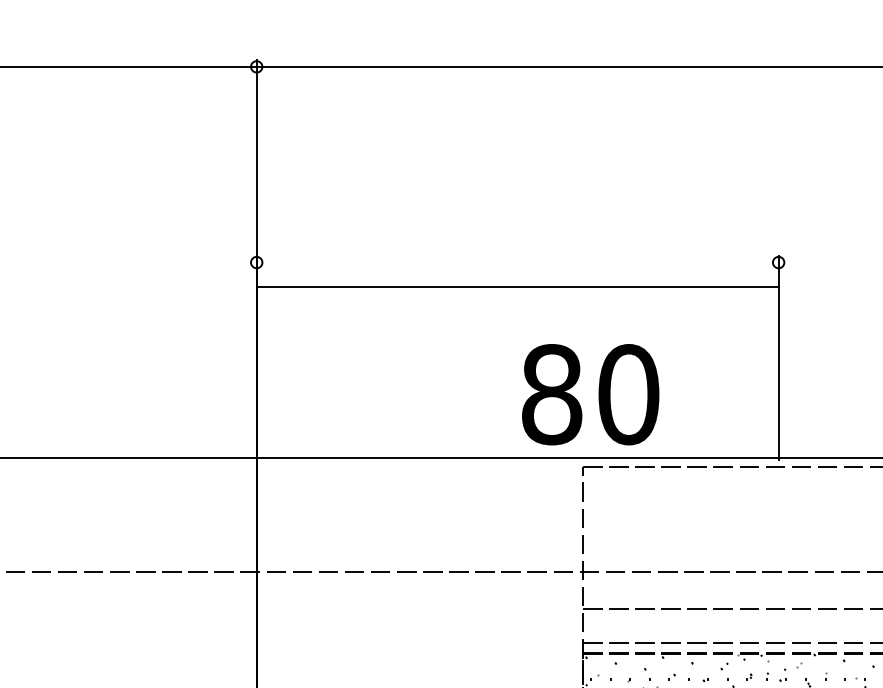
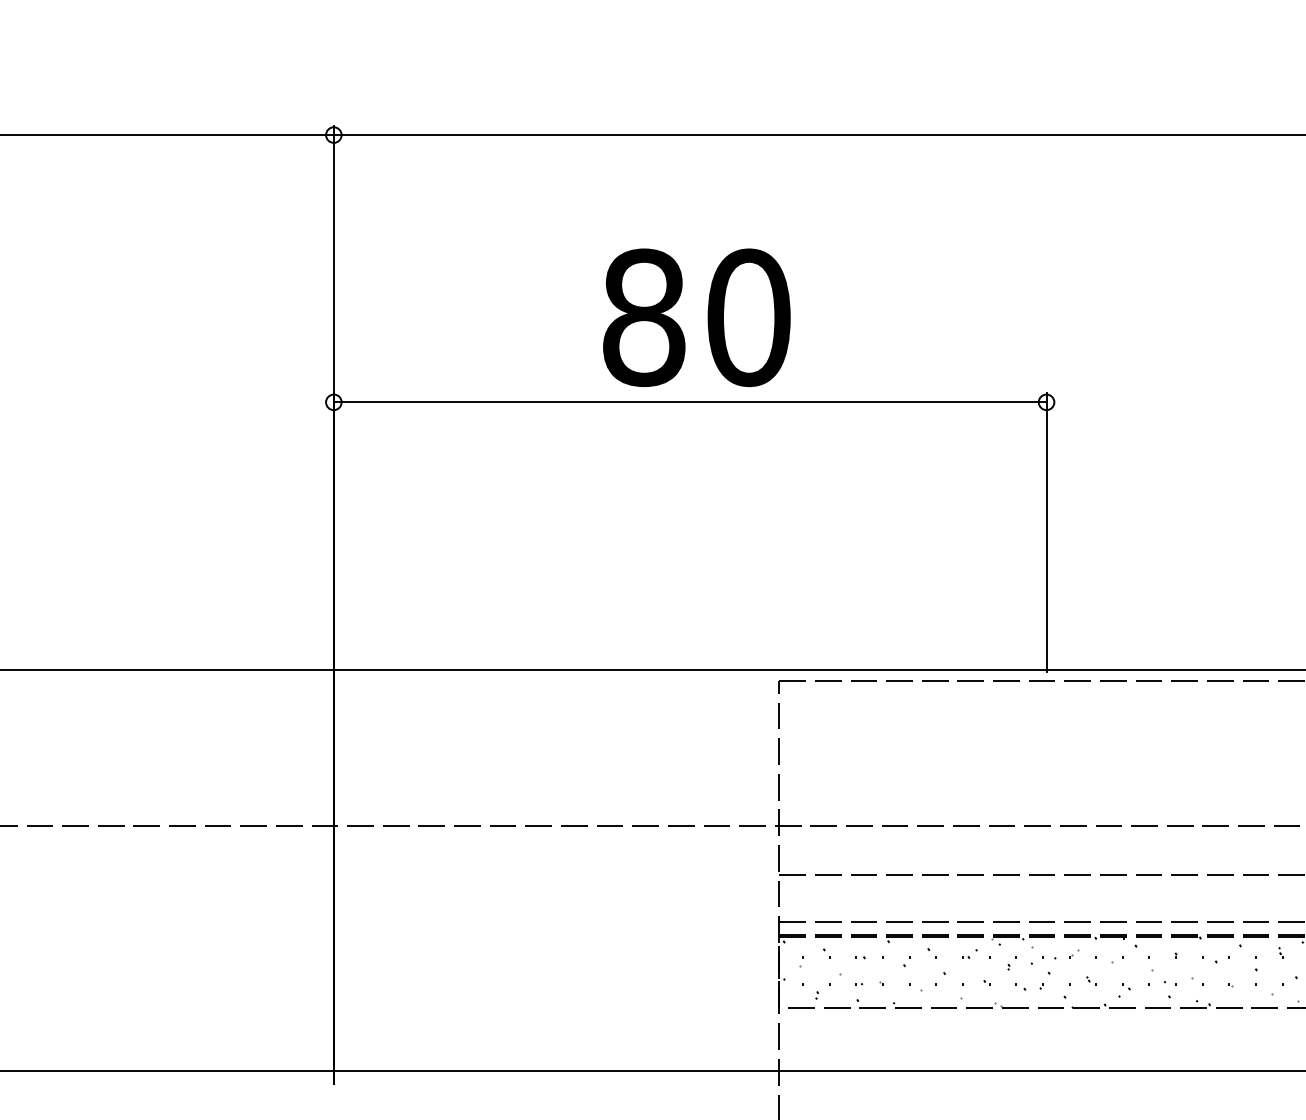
line: (517, 287) -> (689, 402), moved
text: (590, 394) -> (696, 317), moved

